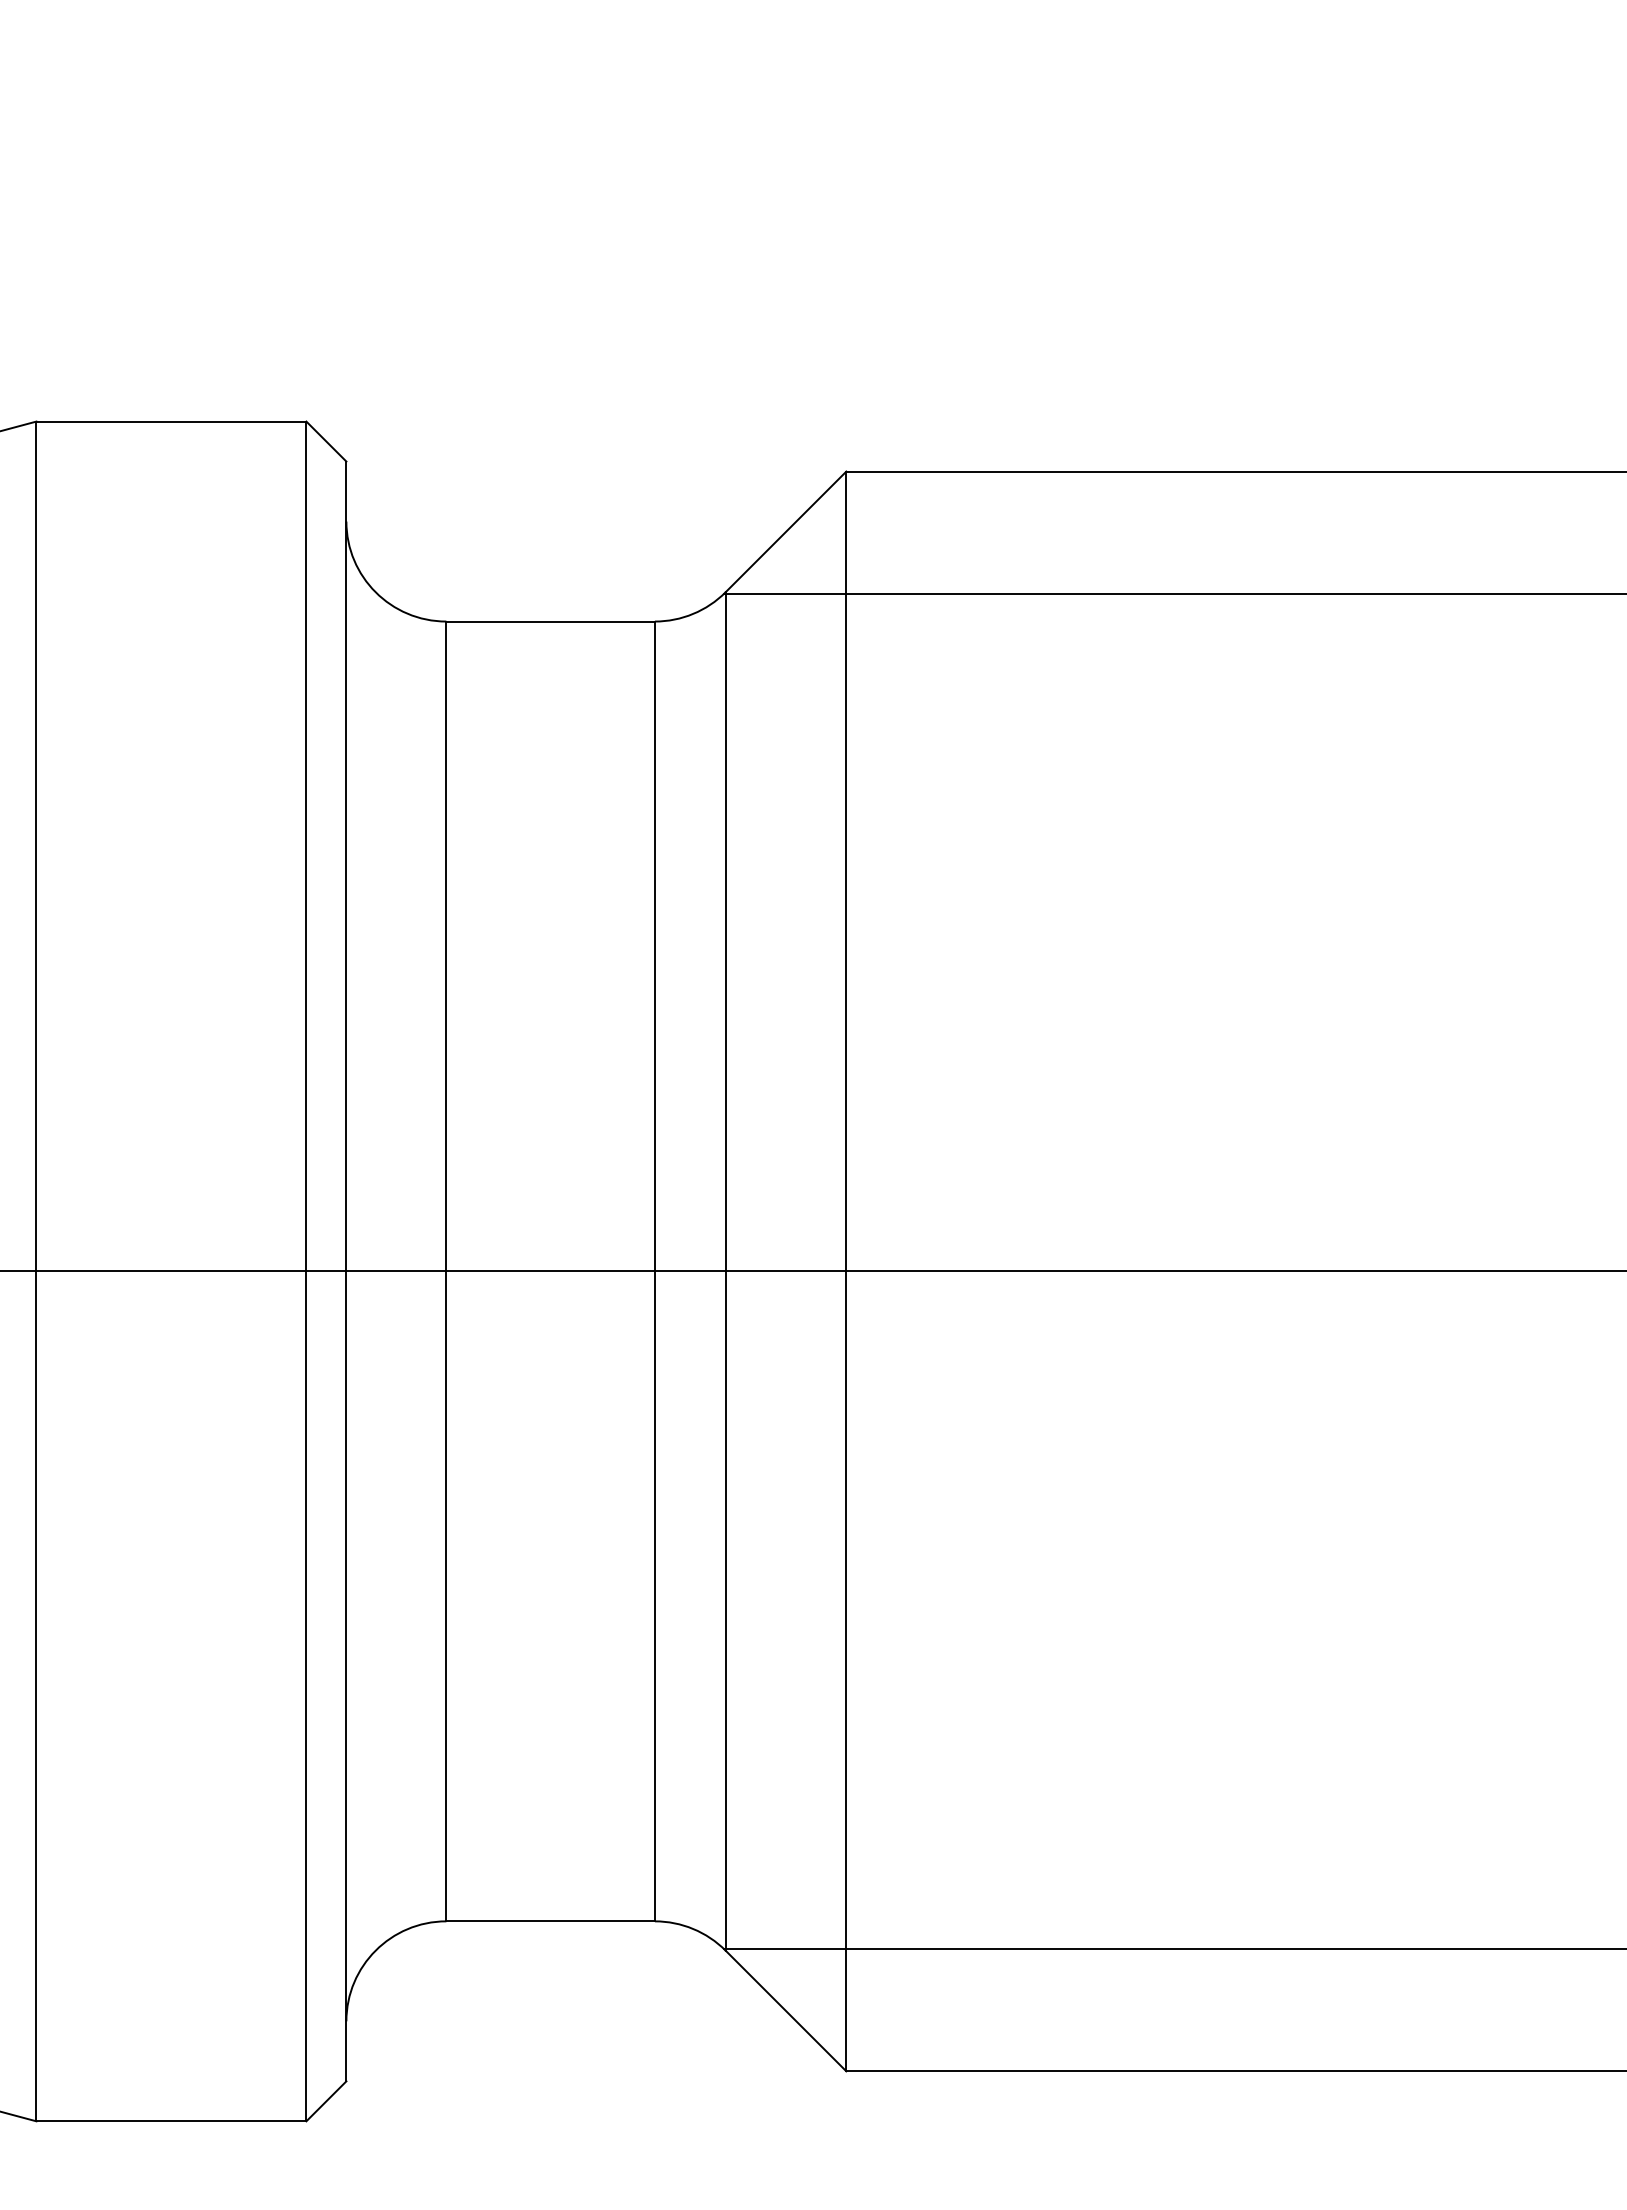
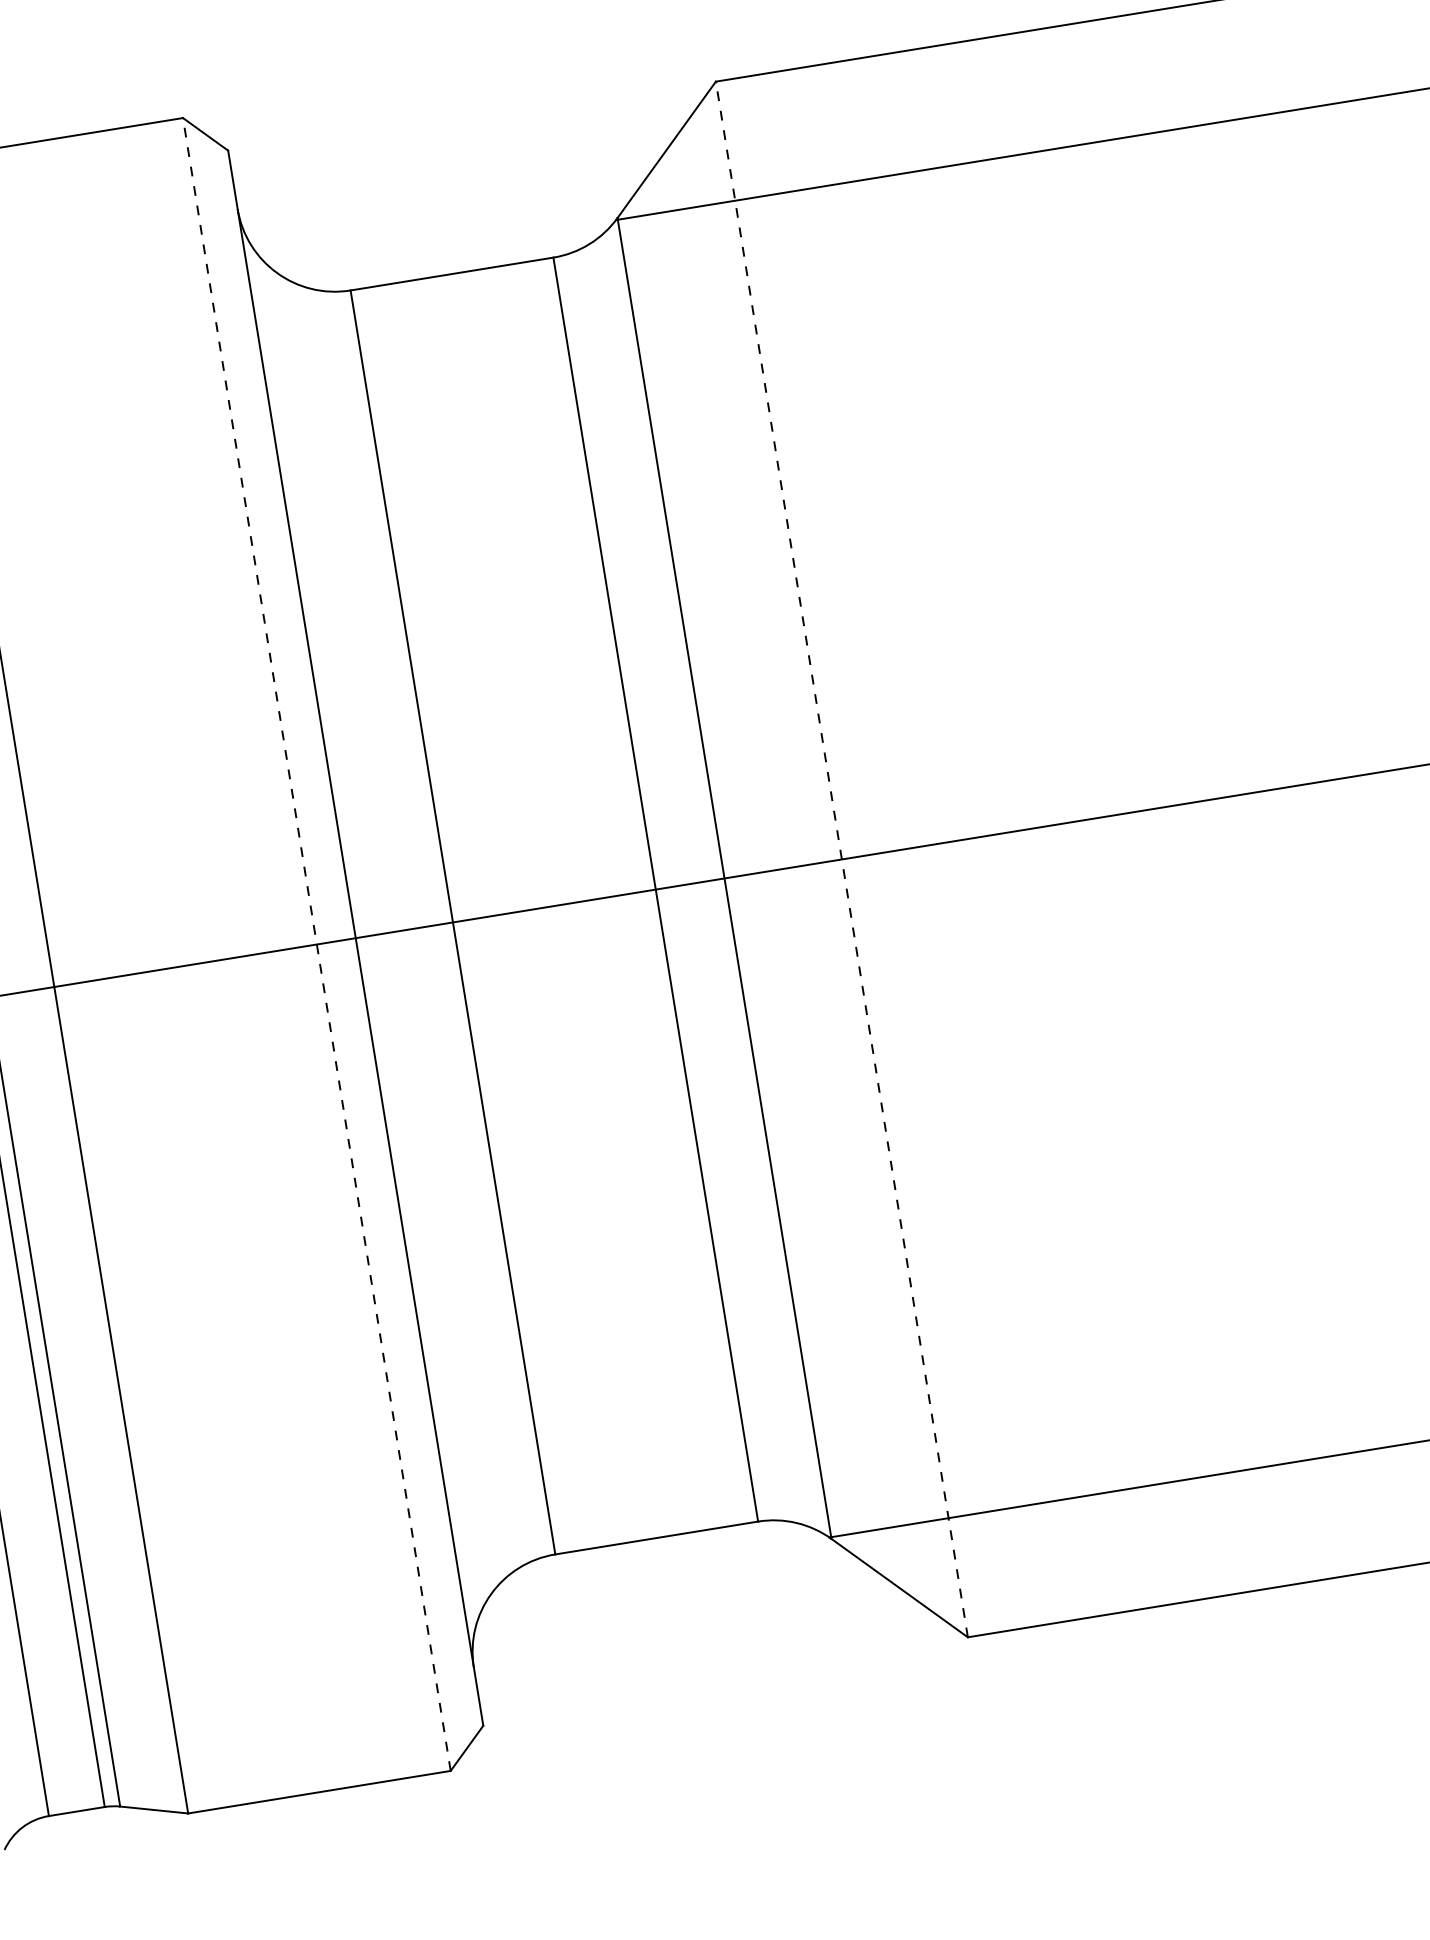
line: (306, 1271) -> (316, 944), solid -> dashed
line: (846, 1271) -> (842, 859), solid -> dashed

